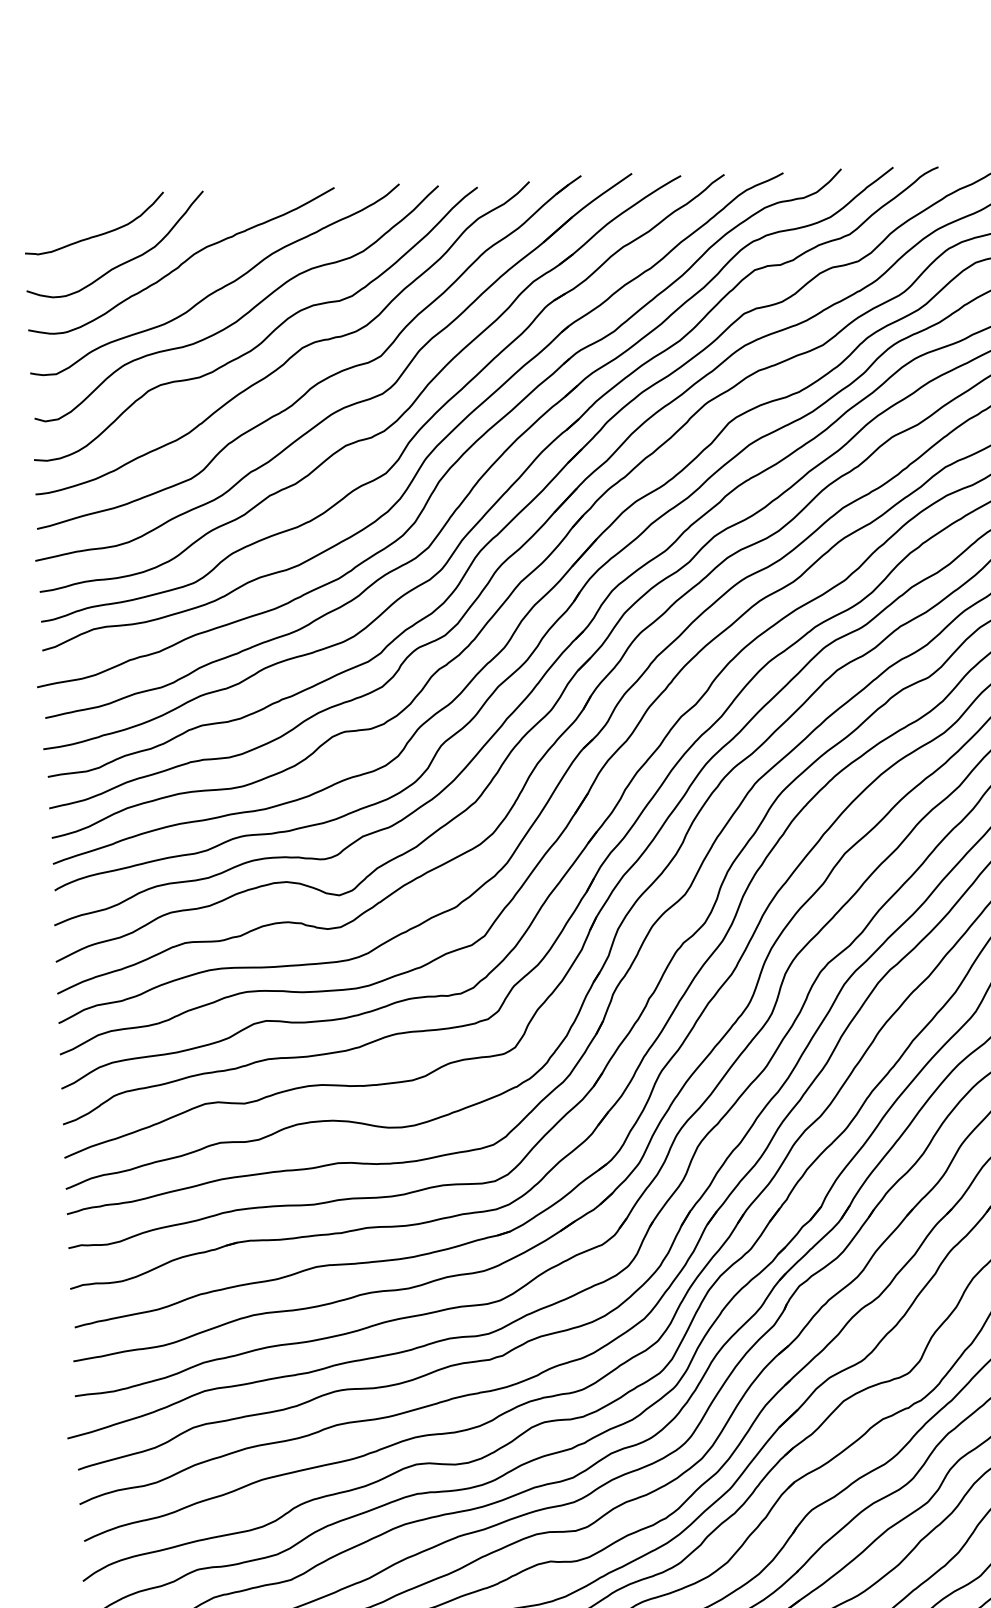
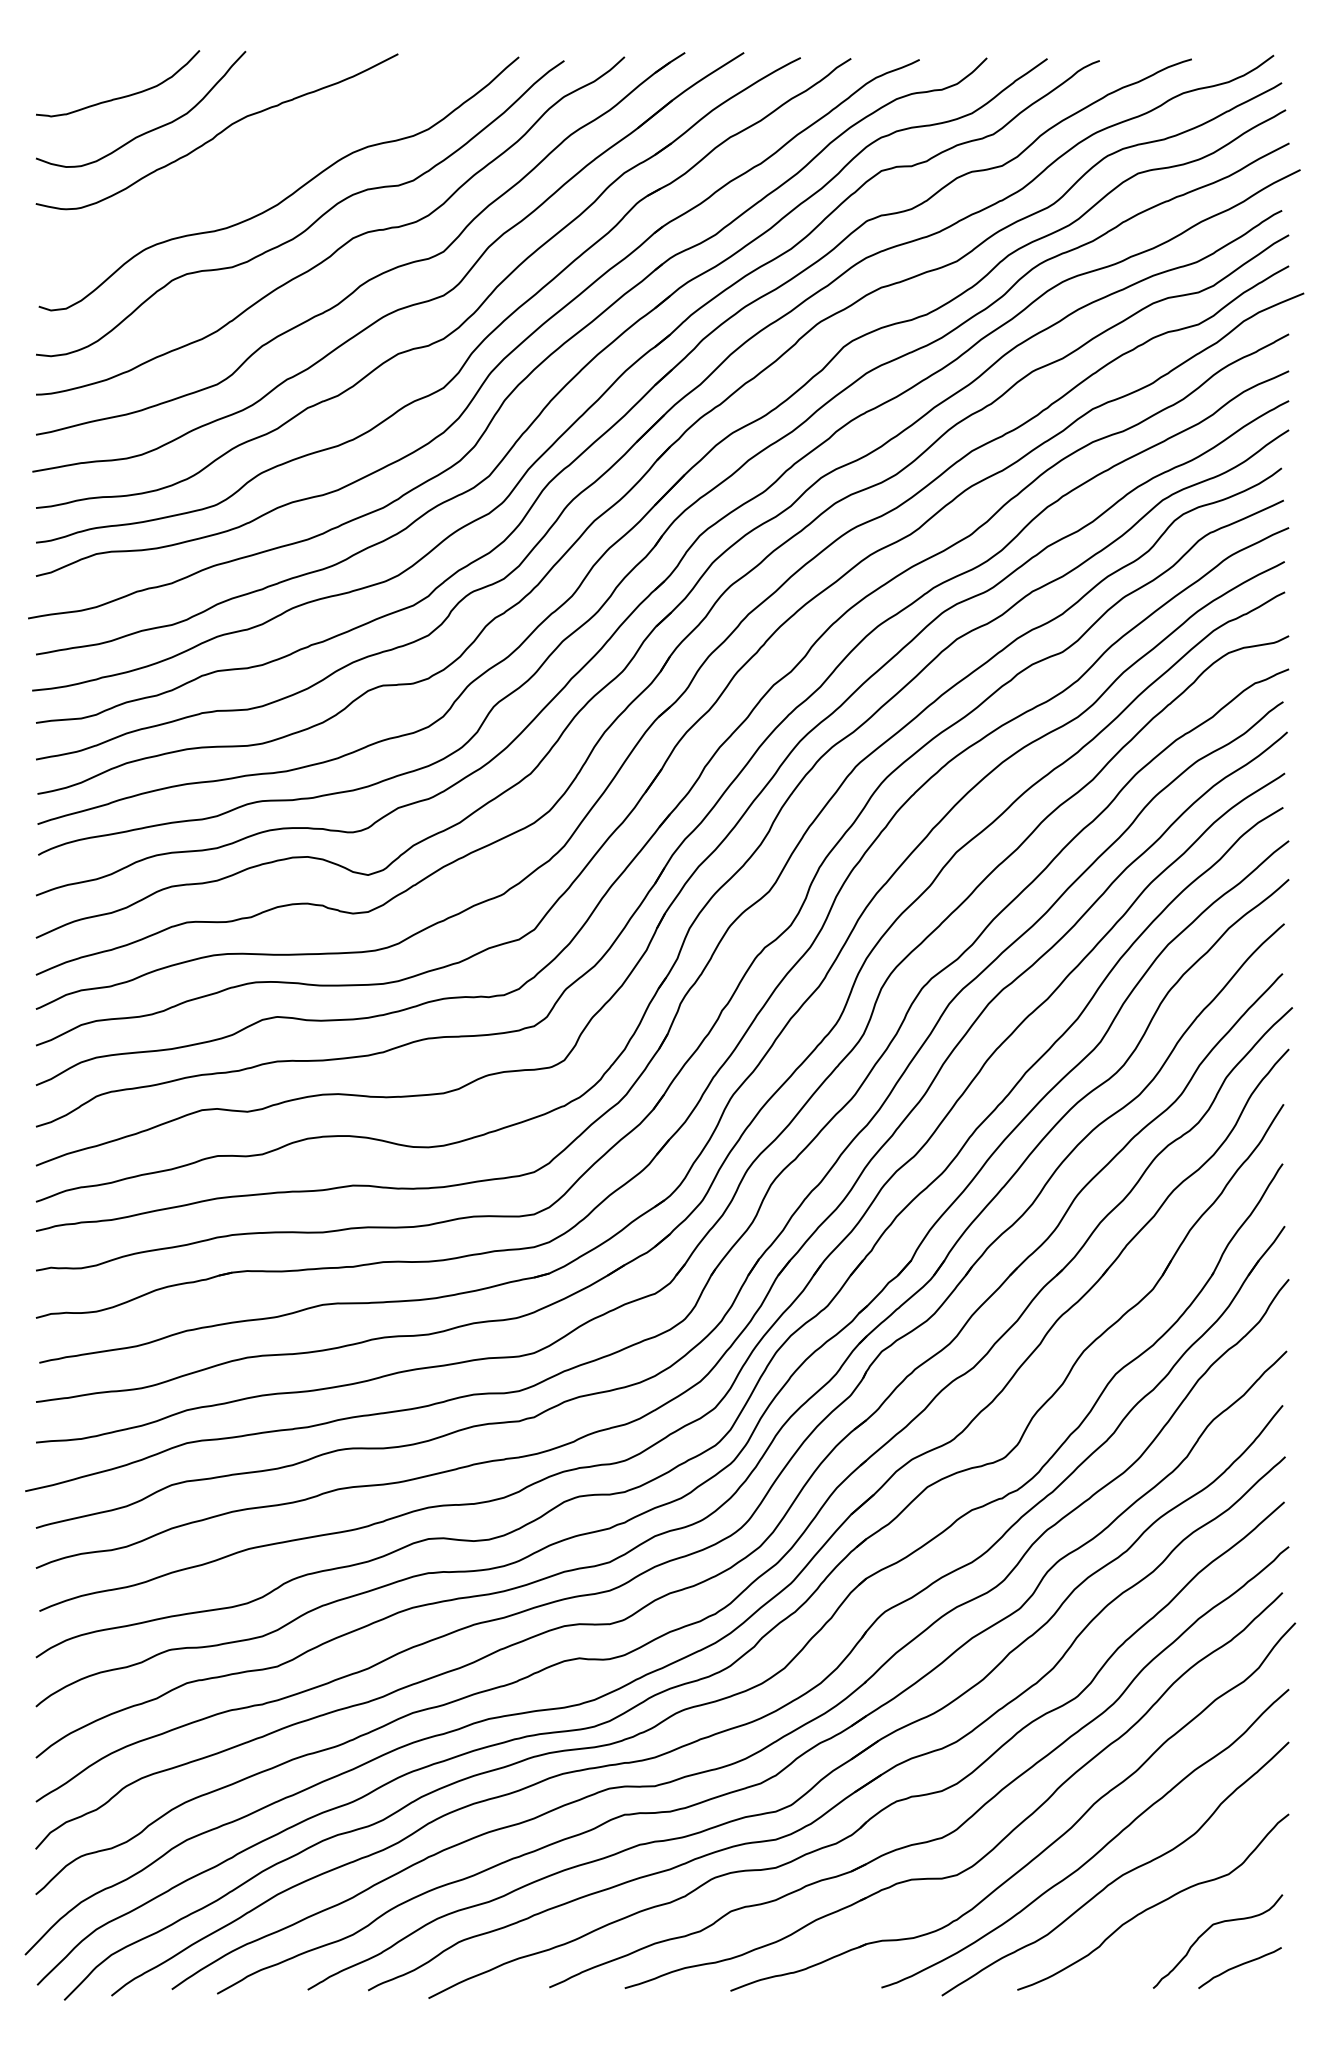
curve: (220, 287) -> (260, 164), removed

